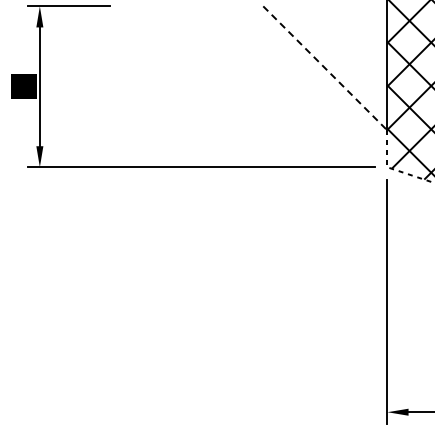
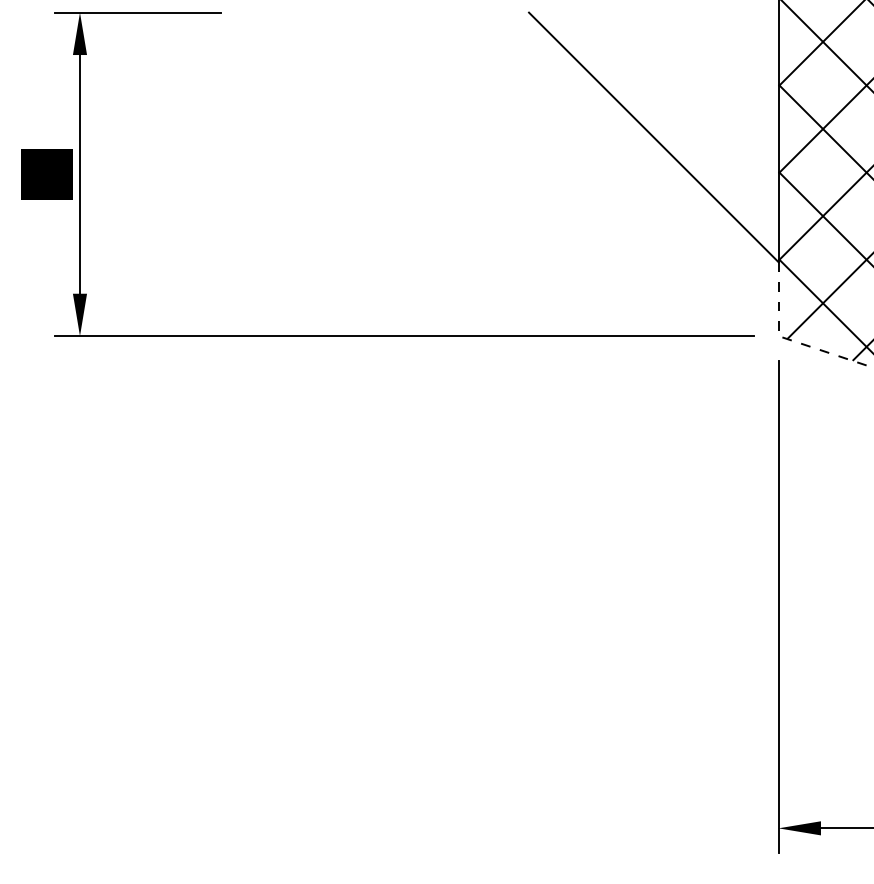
line: (325, 68) -> (654, 137), dashed -> solid

